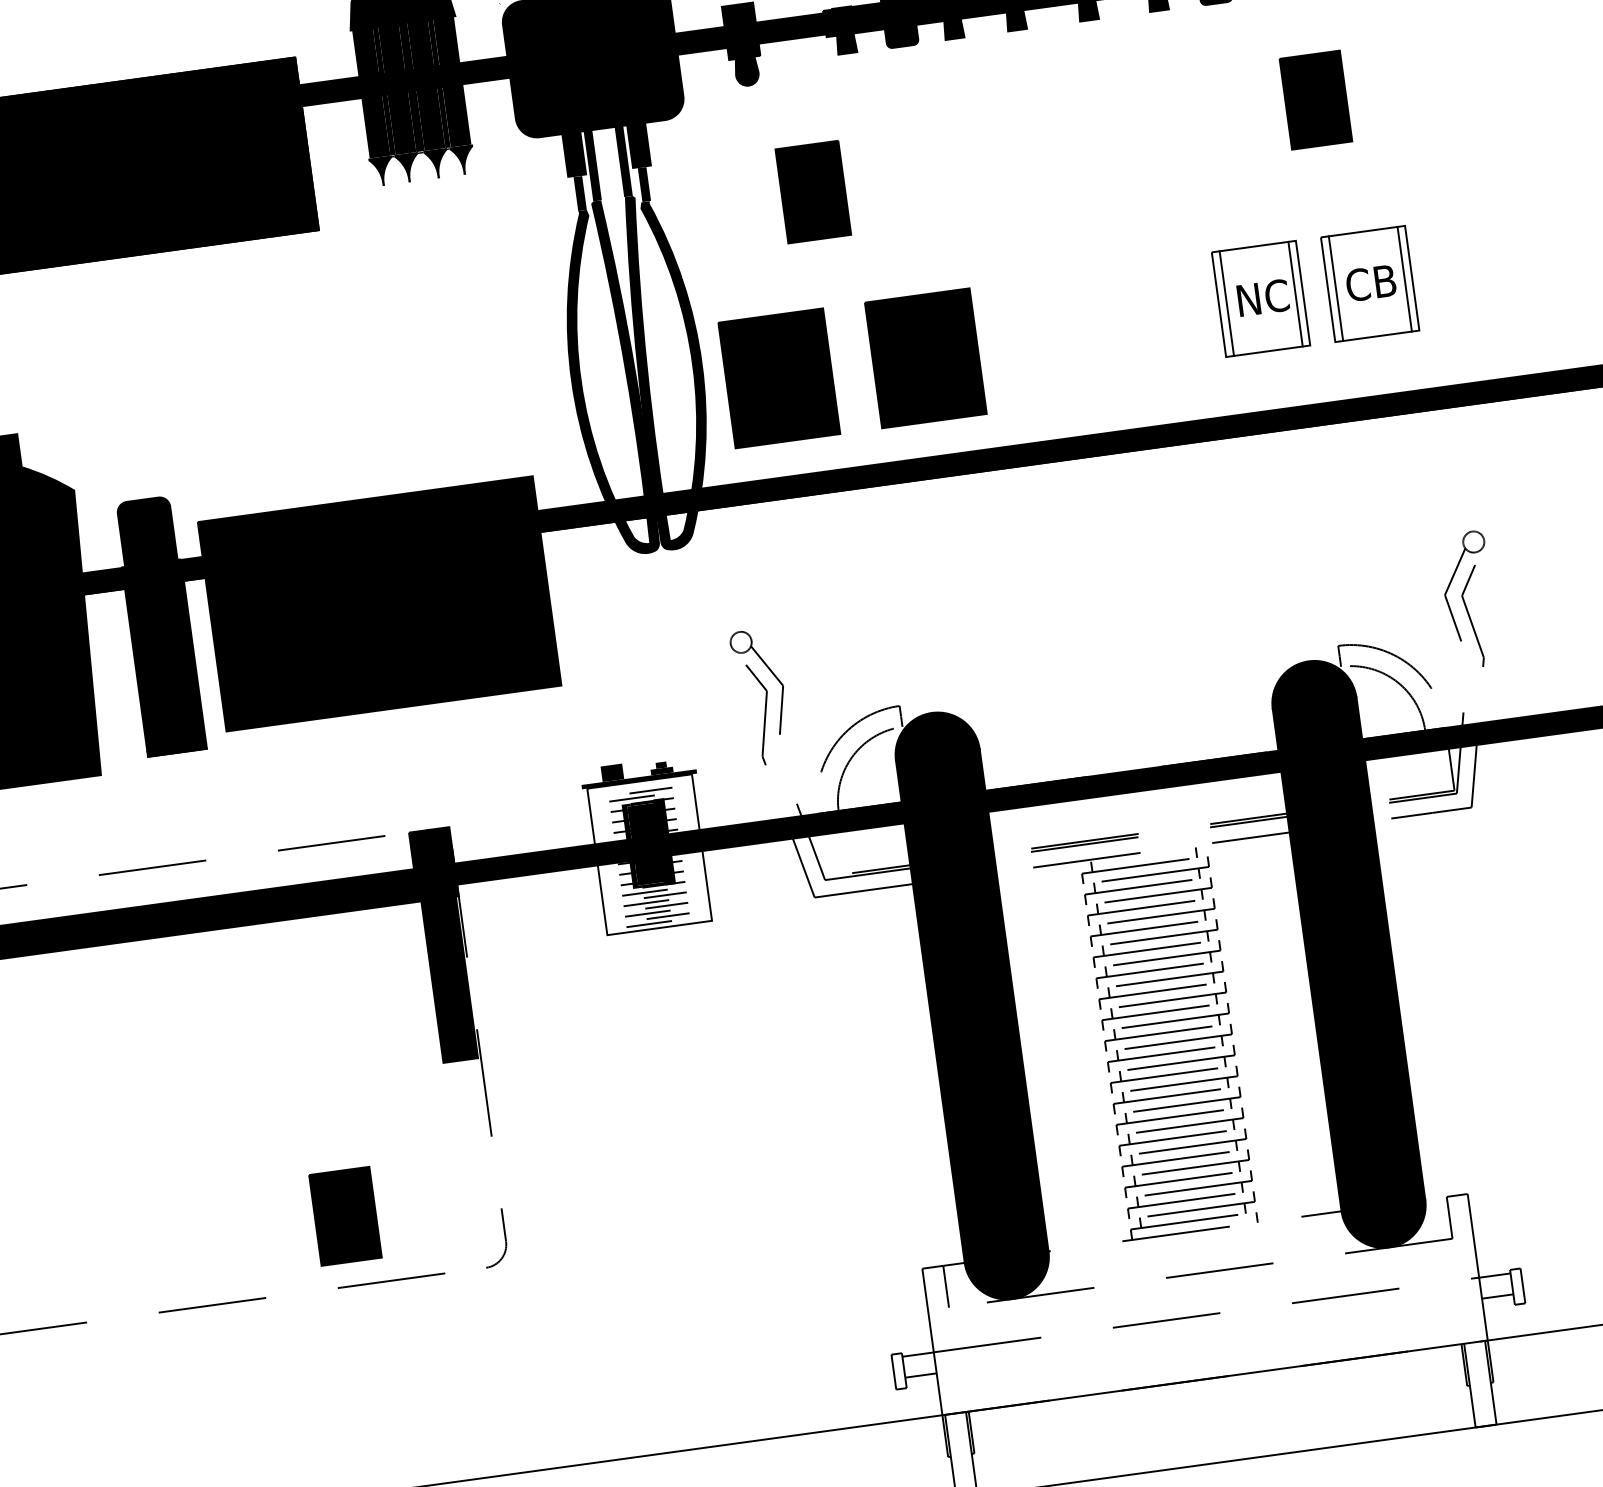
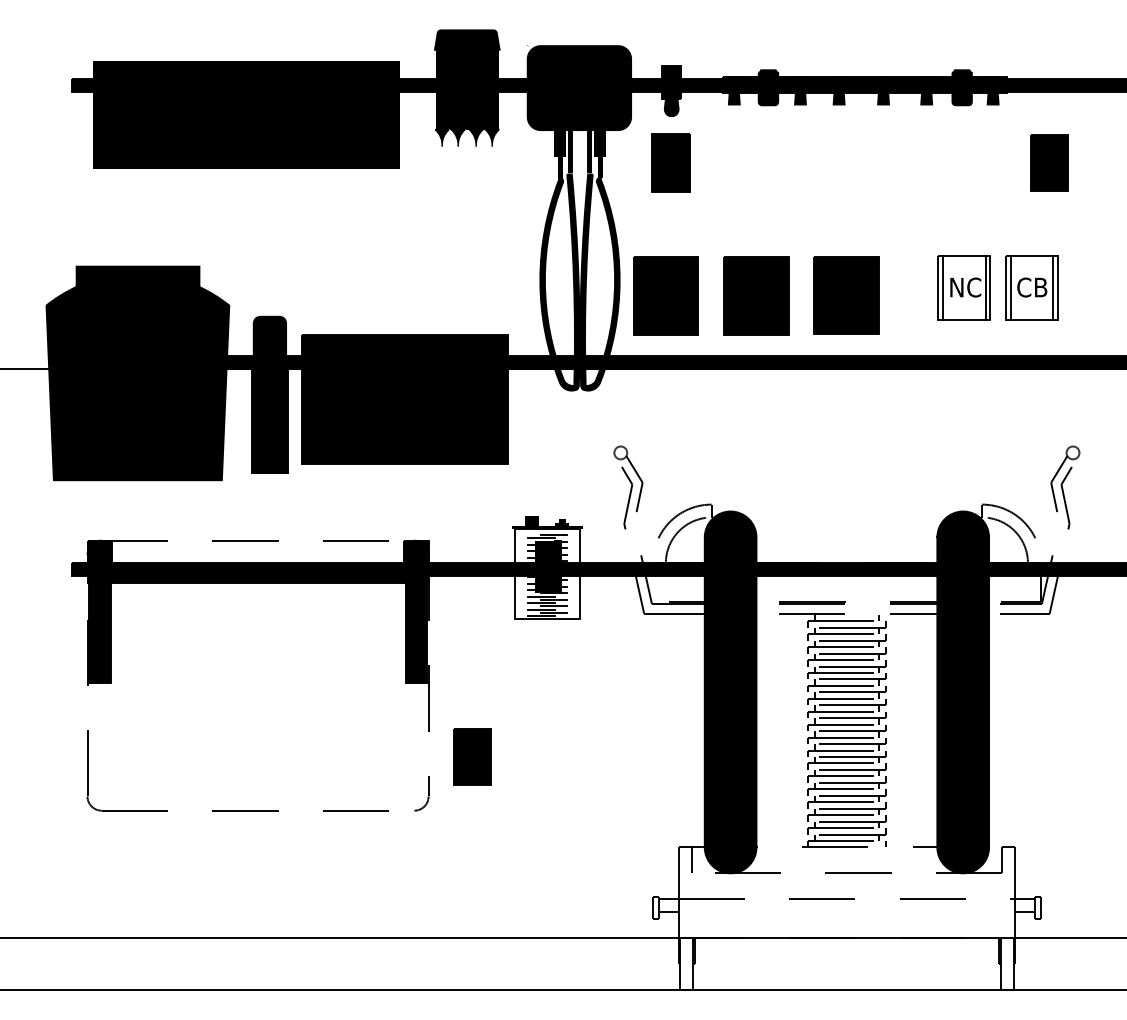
part: (1316, 99) -> (1049, 162), moved
part: (812, 191) -> (670, 162), moved
part: (1071, 337) -> (846, 295), added
part: (345, 1215) -> (472, 756), moved

